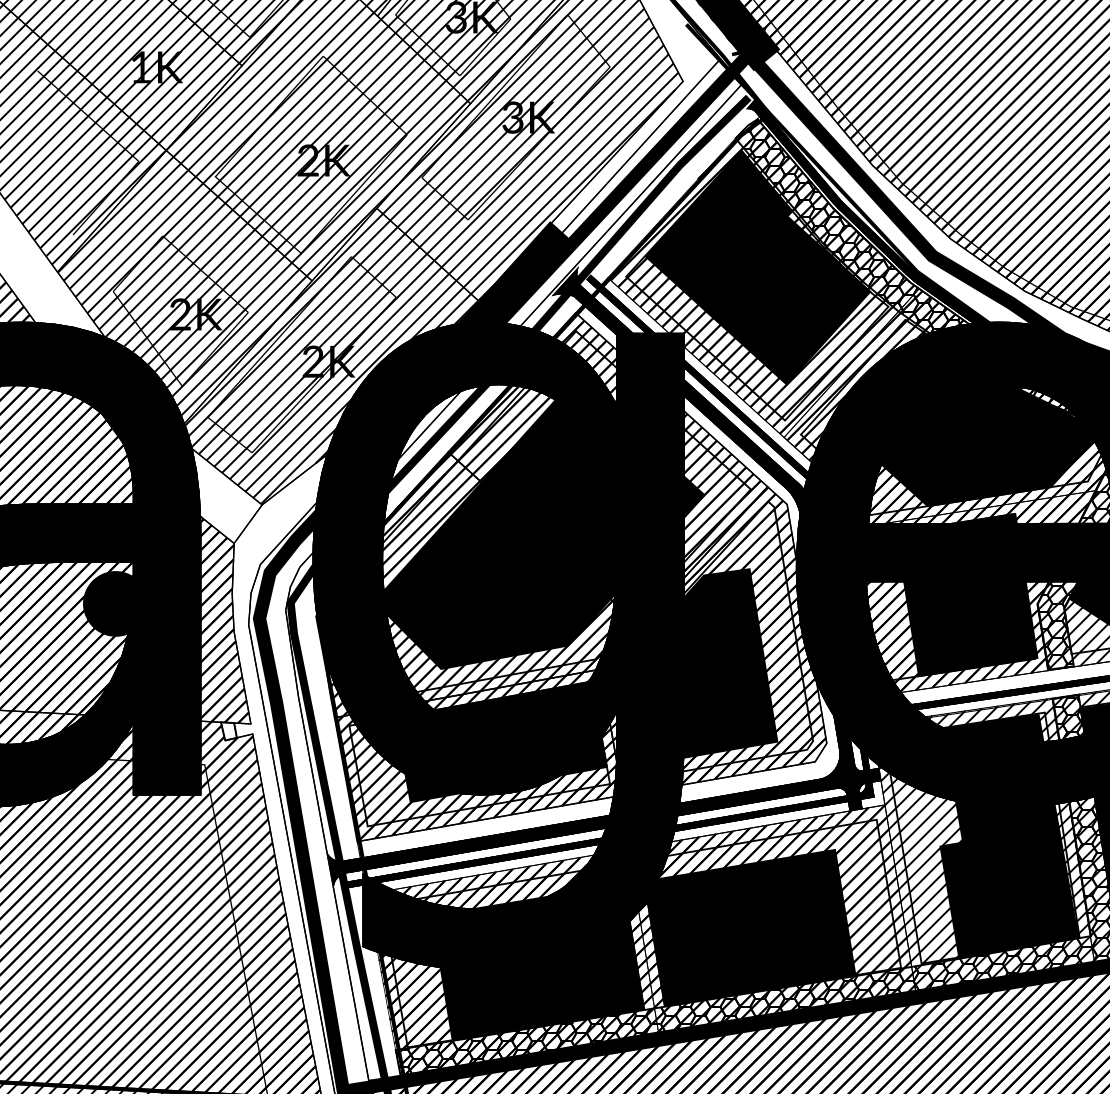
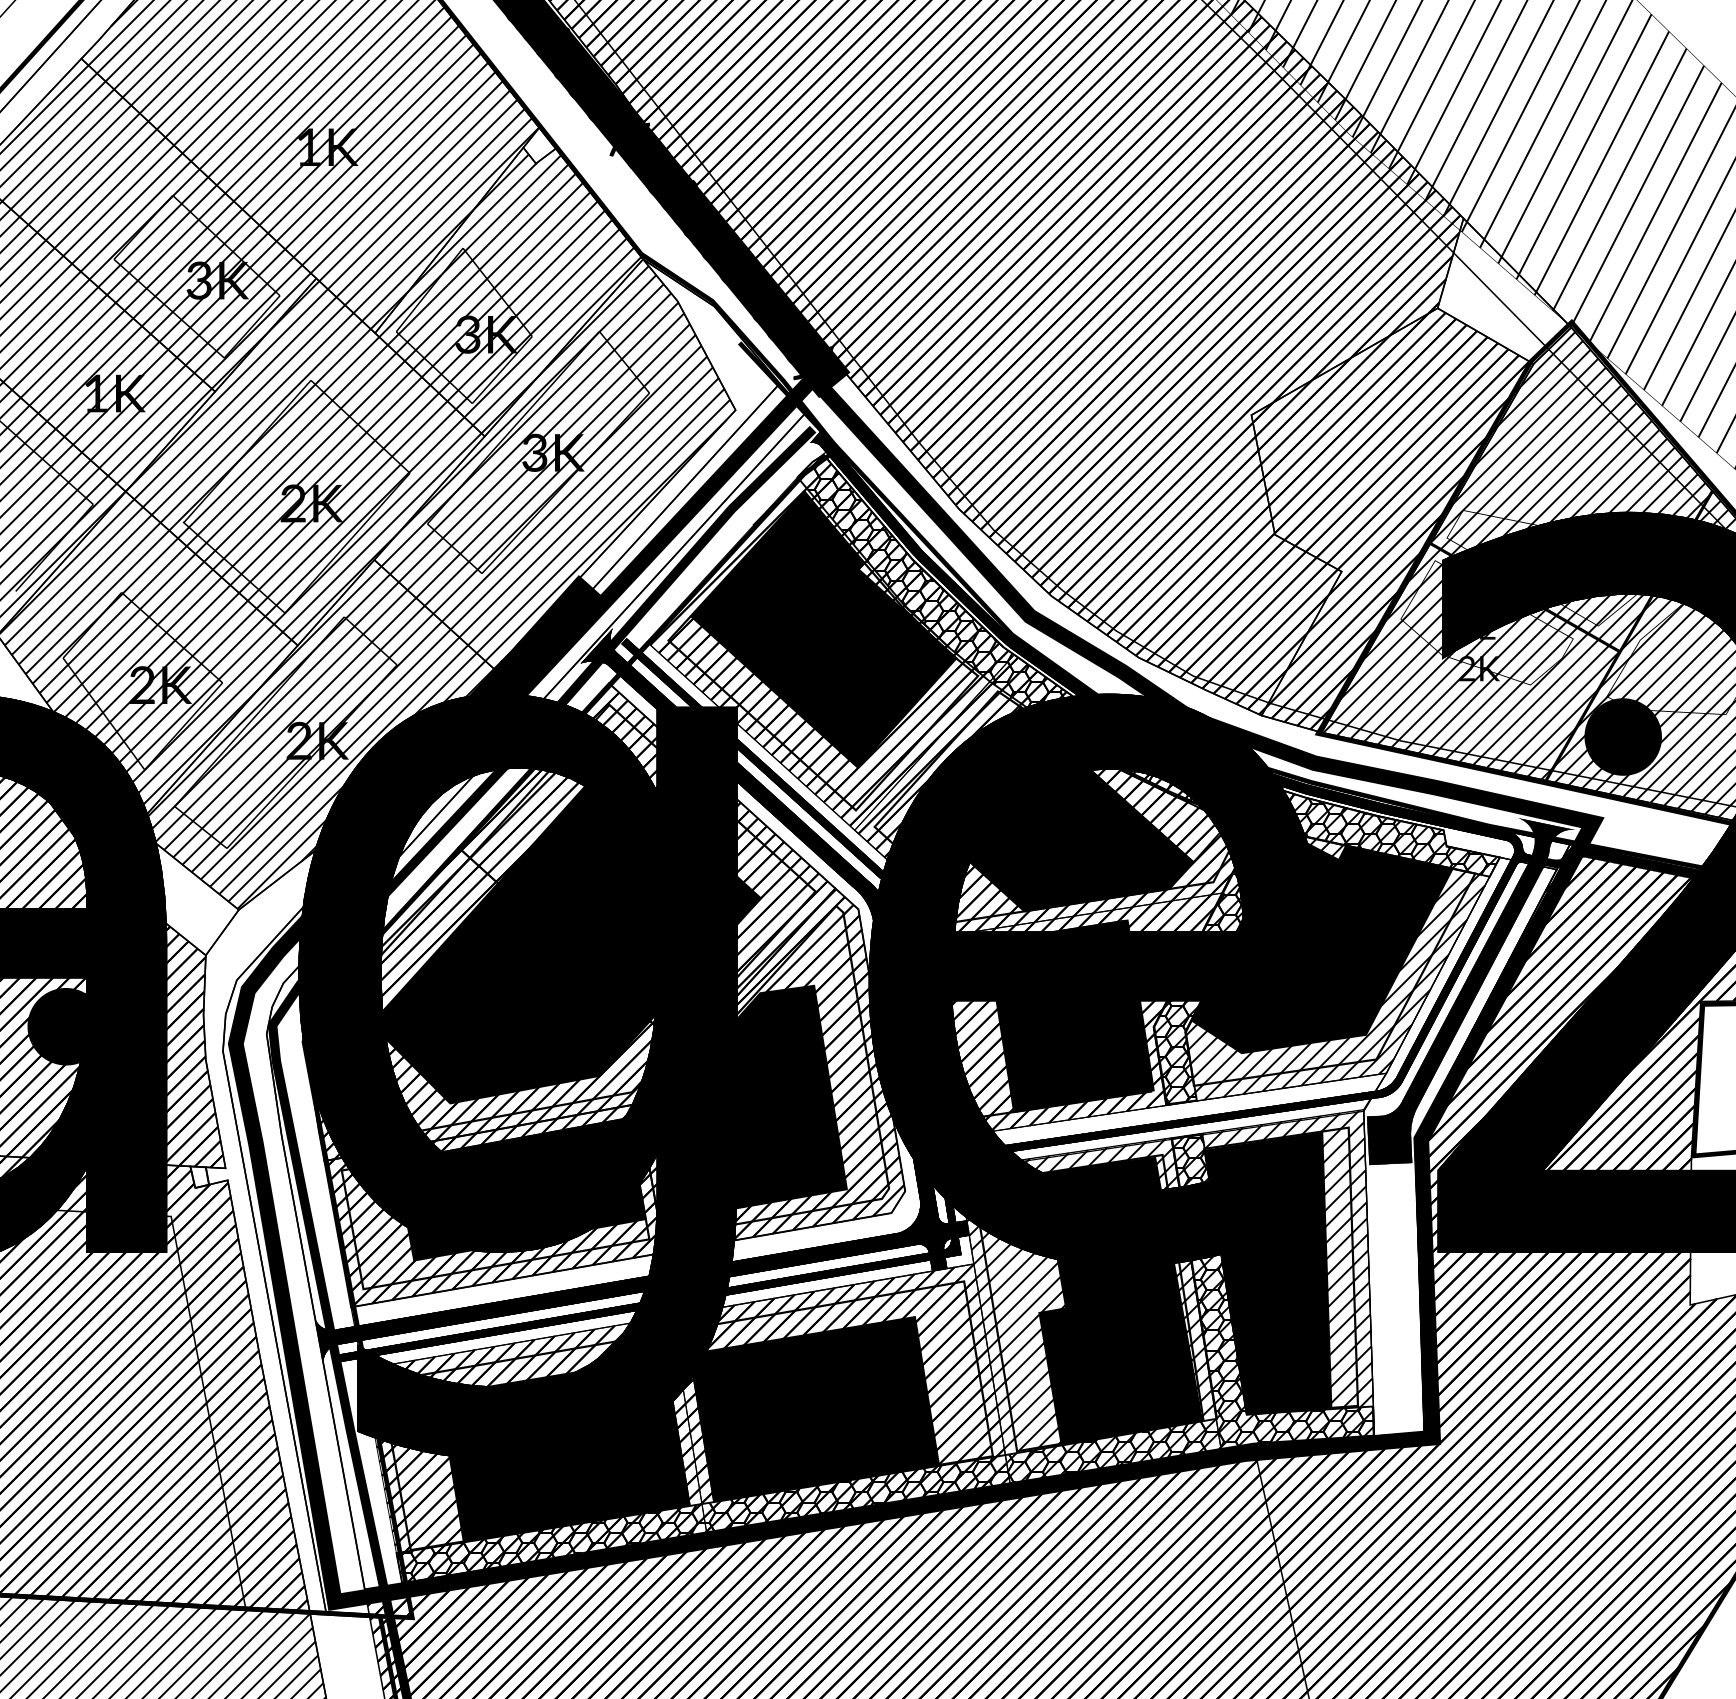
fill: (1039, 419) -> (1156, 809), removed

